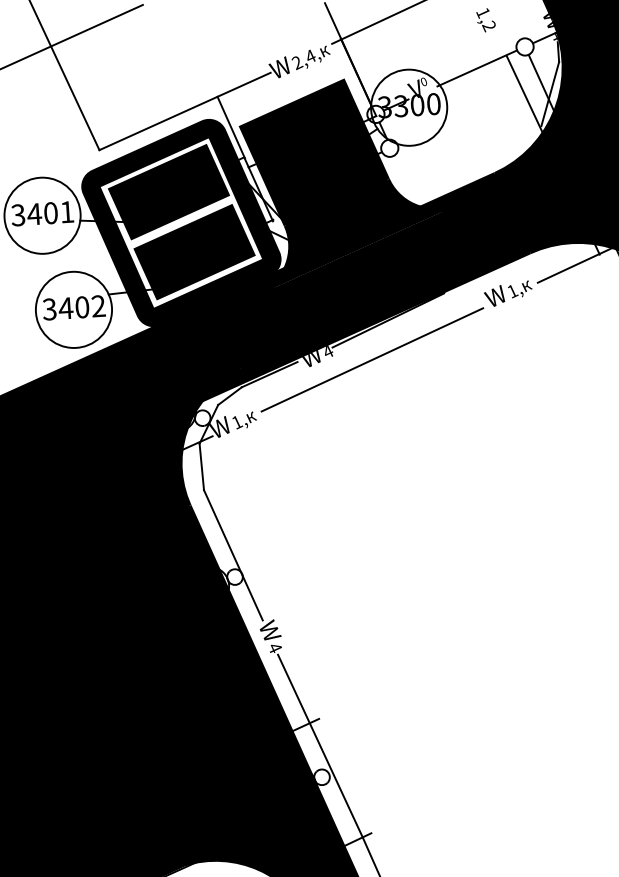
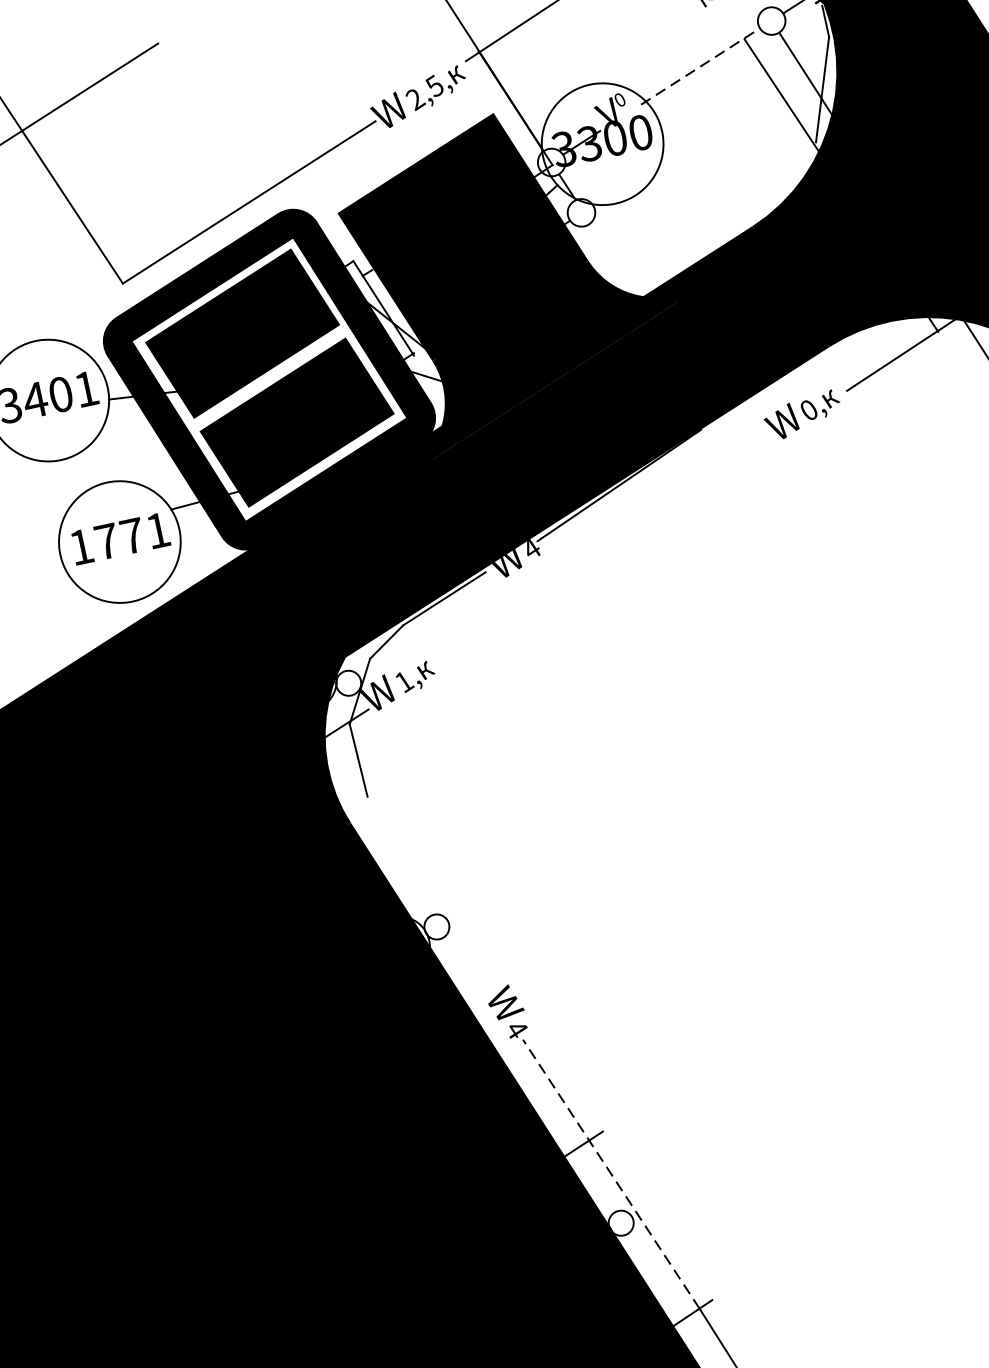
text: (310, 56) -> (434, 86), 2,4, -> 2,5,
line: (477, 68) -> (701, 66), solid -> dashed
line: (231, 127) -> (326, 216), removed
text: (512, 291) -> (808, 410), 1, -> 0,
text: (74, 307) -> (120, 538), 3402 -> 1771
line: (372, 359) -> (603, 550), removed
line: (233, 555) -> (429, 893), removed
line: (320, 746) -> (611, 1174), solid -> dashed

